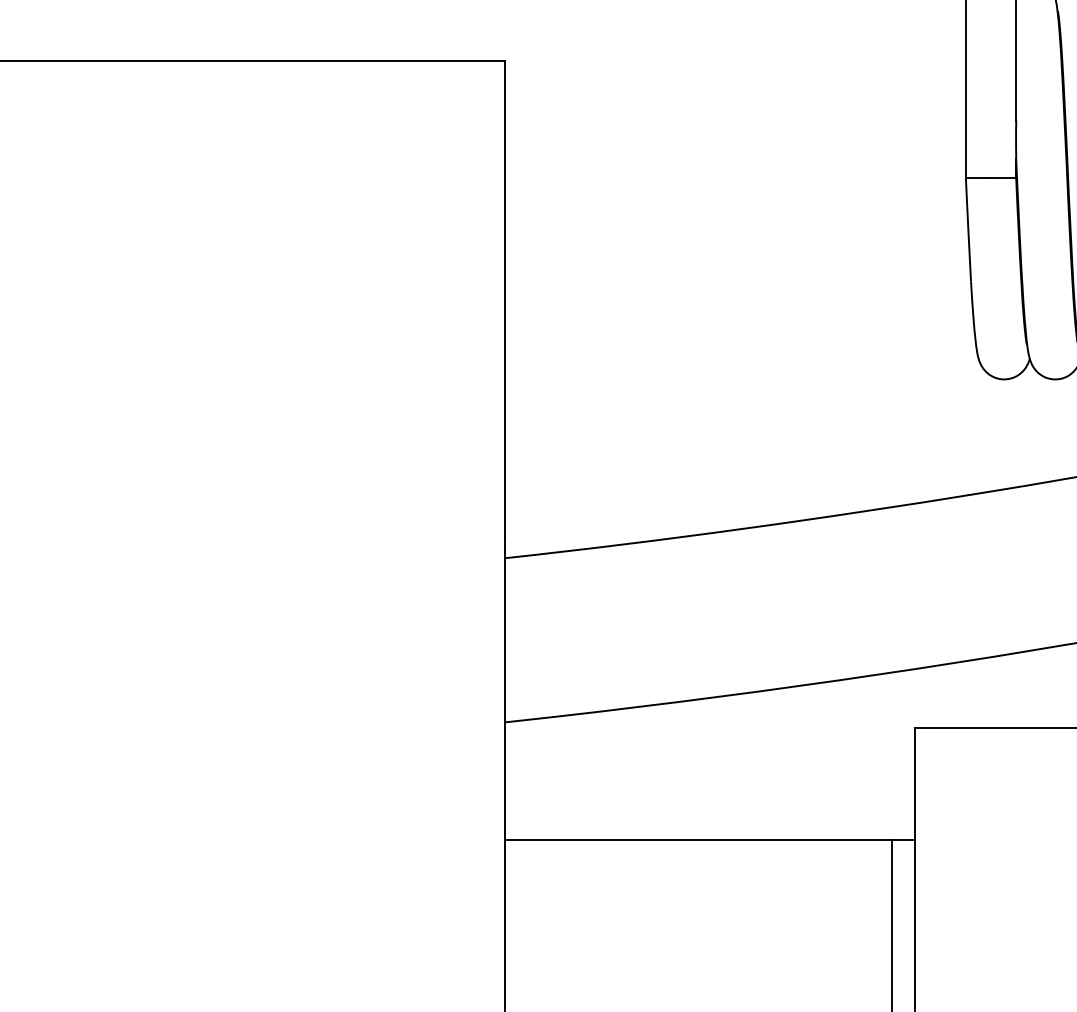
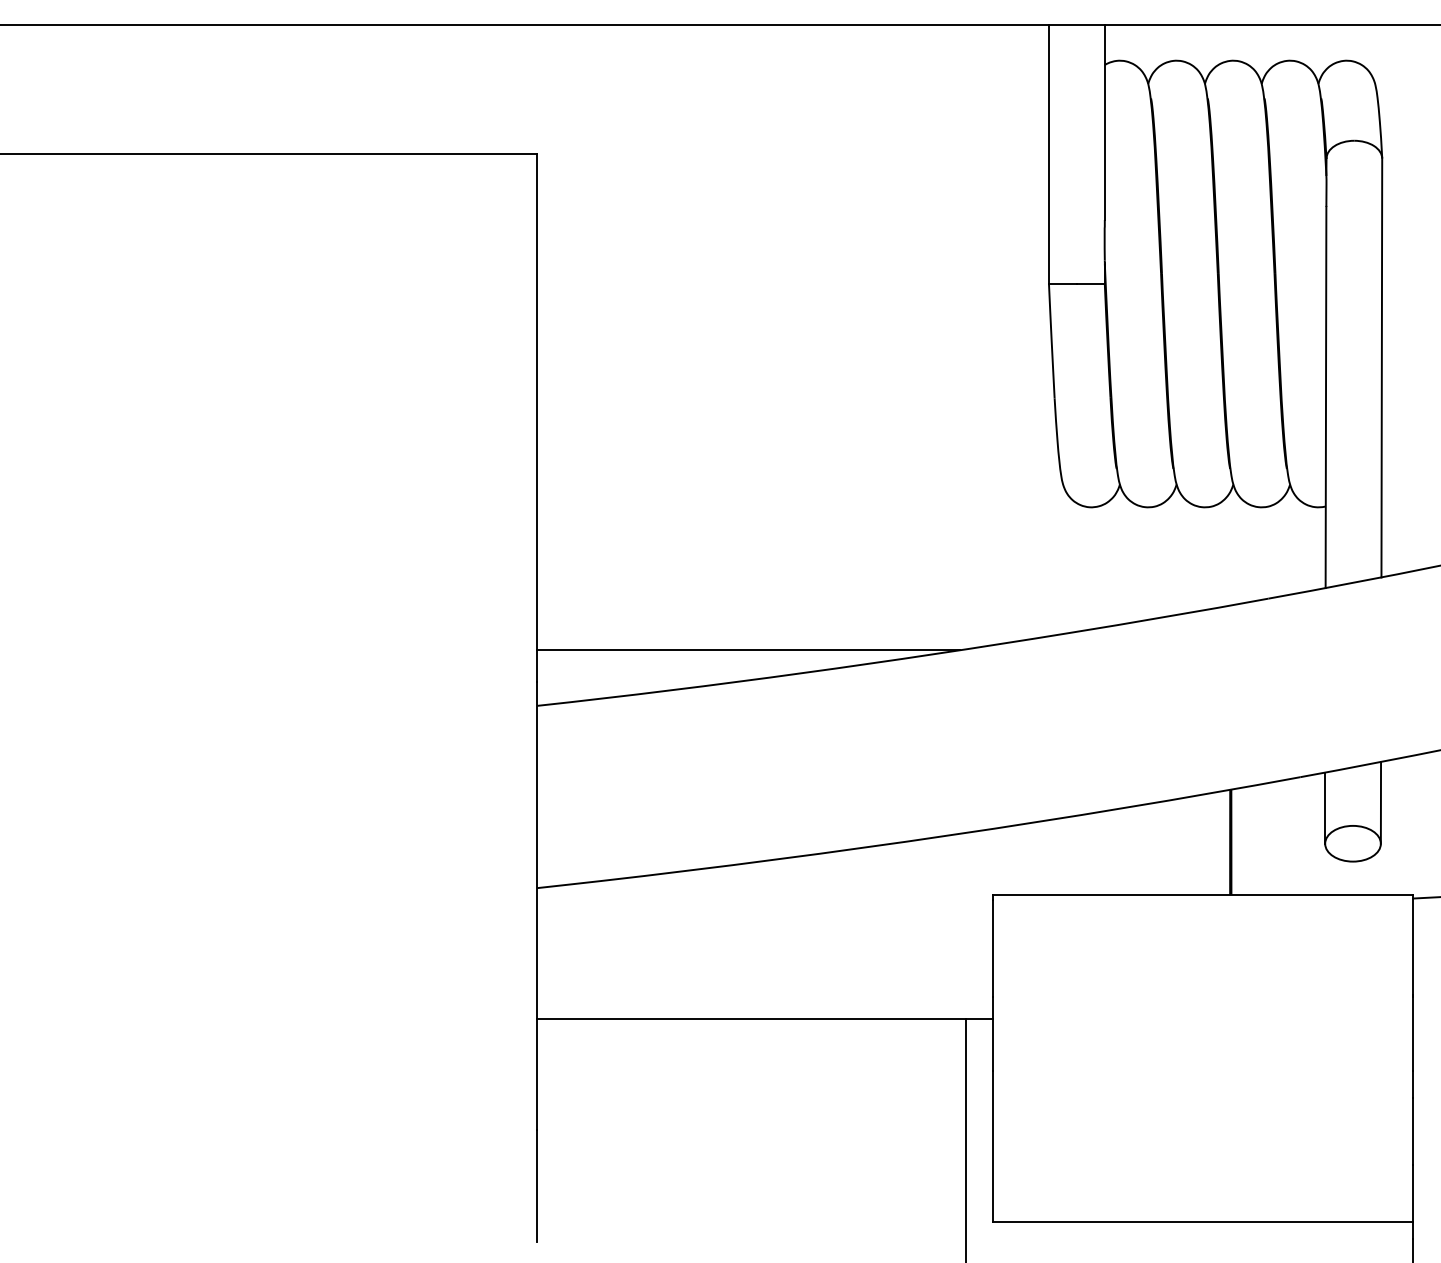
line: (695, 508) -> (748, 650), added

